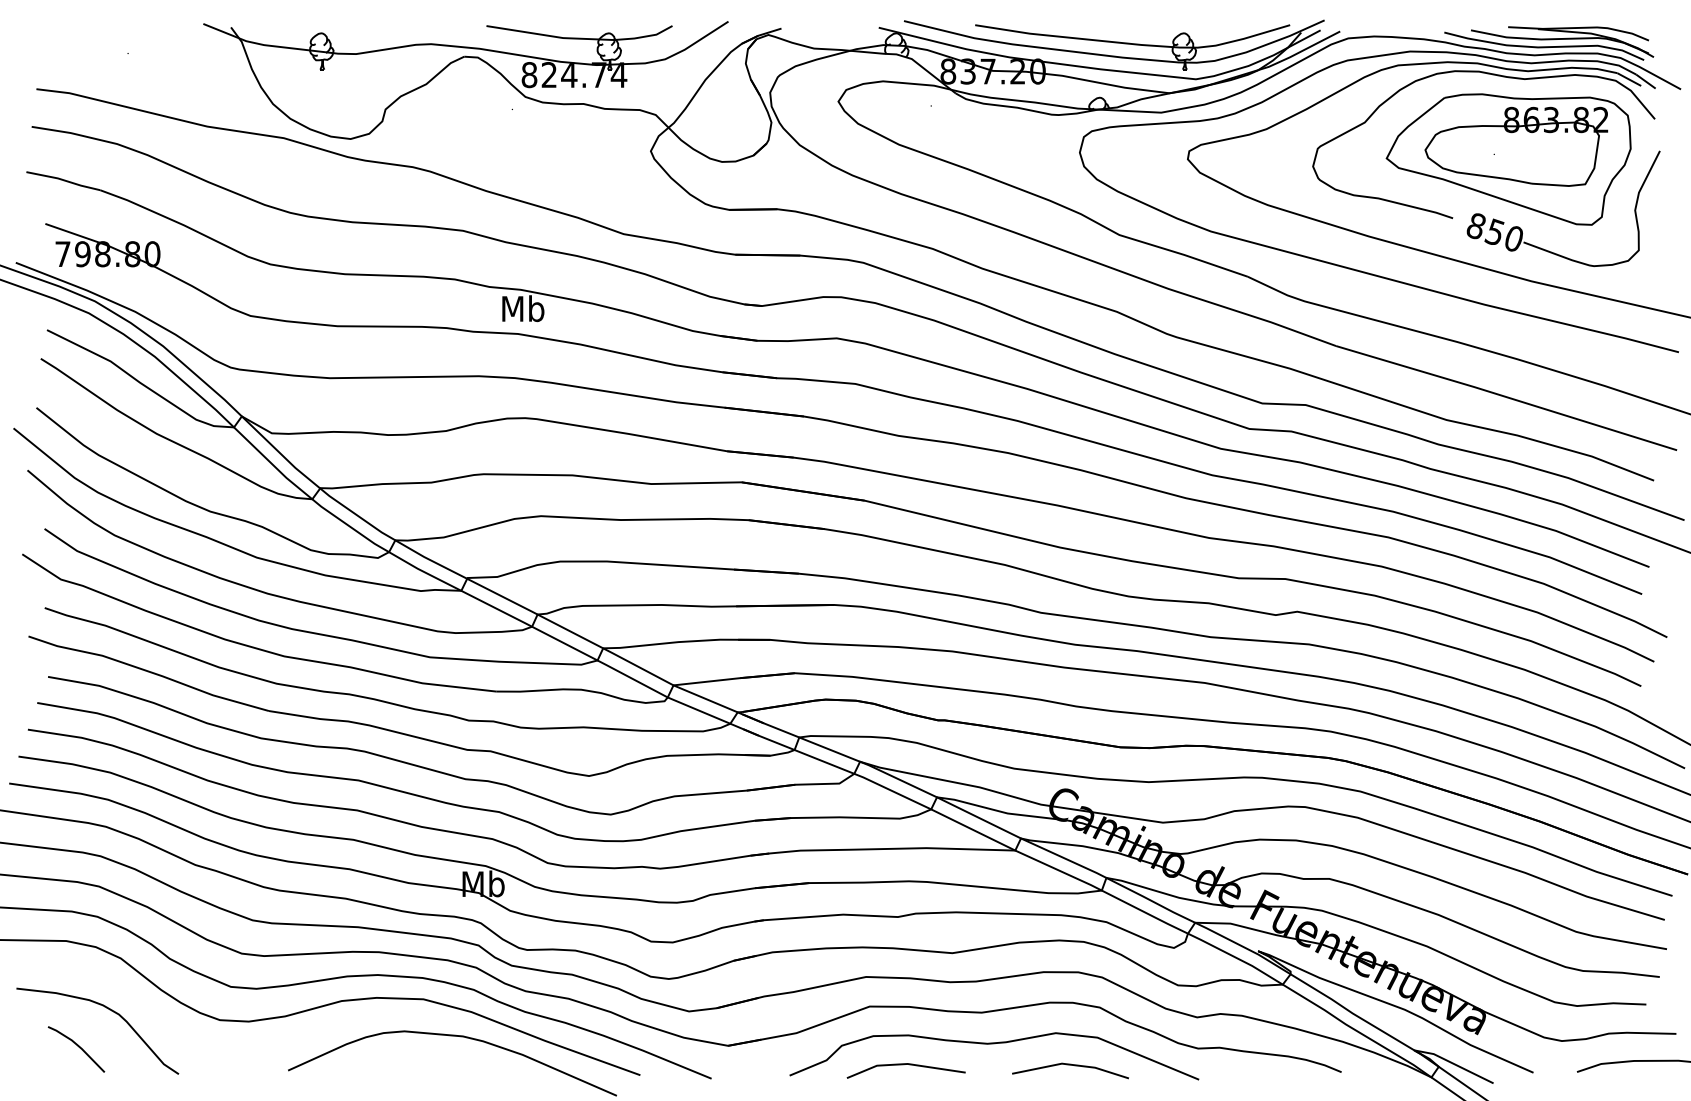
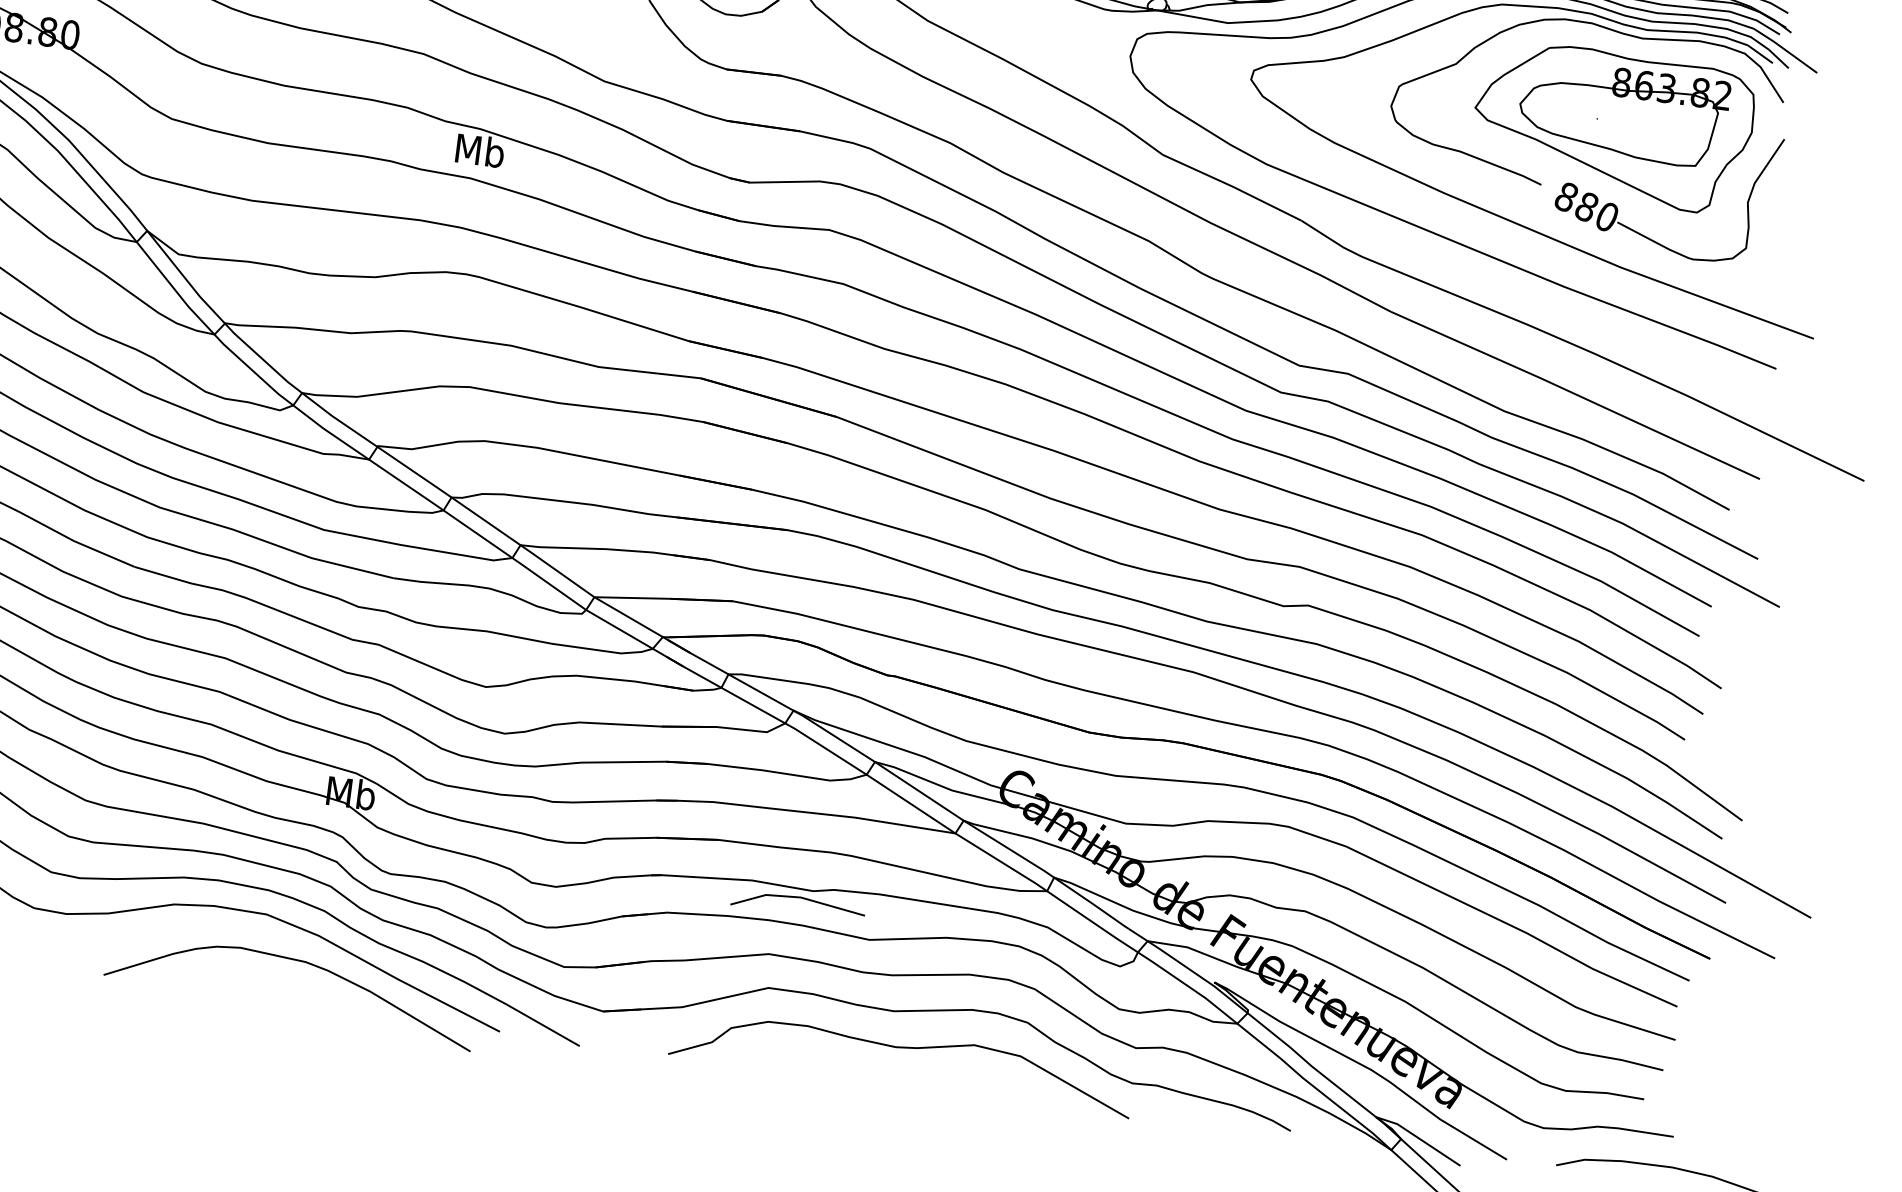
text: (1494, 231) -> (1586, 205), 850 -> 880
line: (904, 1065) -> (797, 898), moved
line: (1070, 1065) -> (986, 1083), removed

